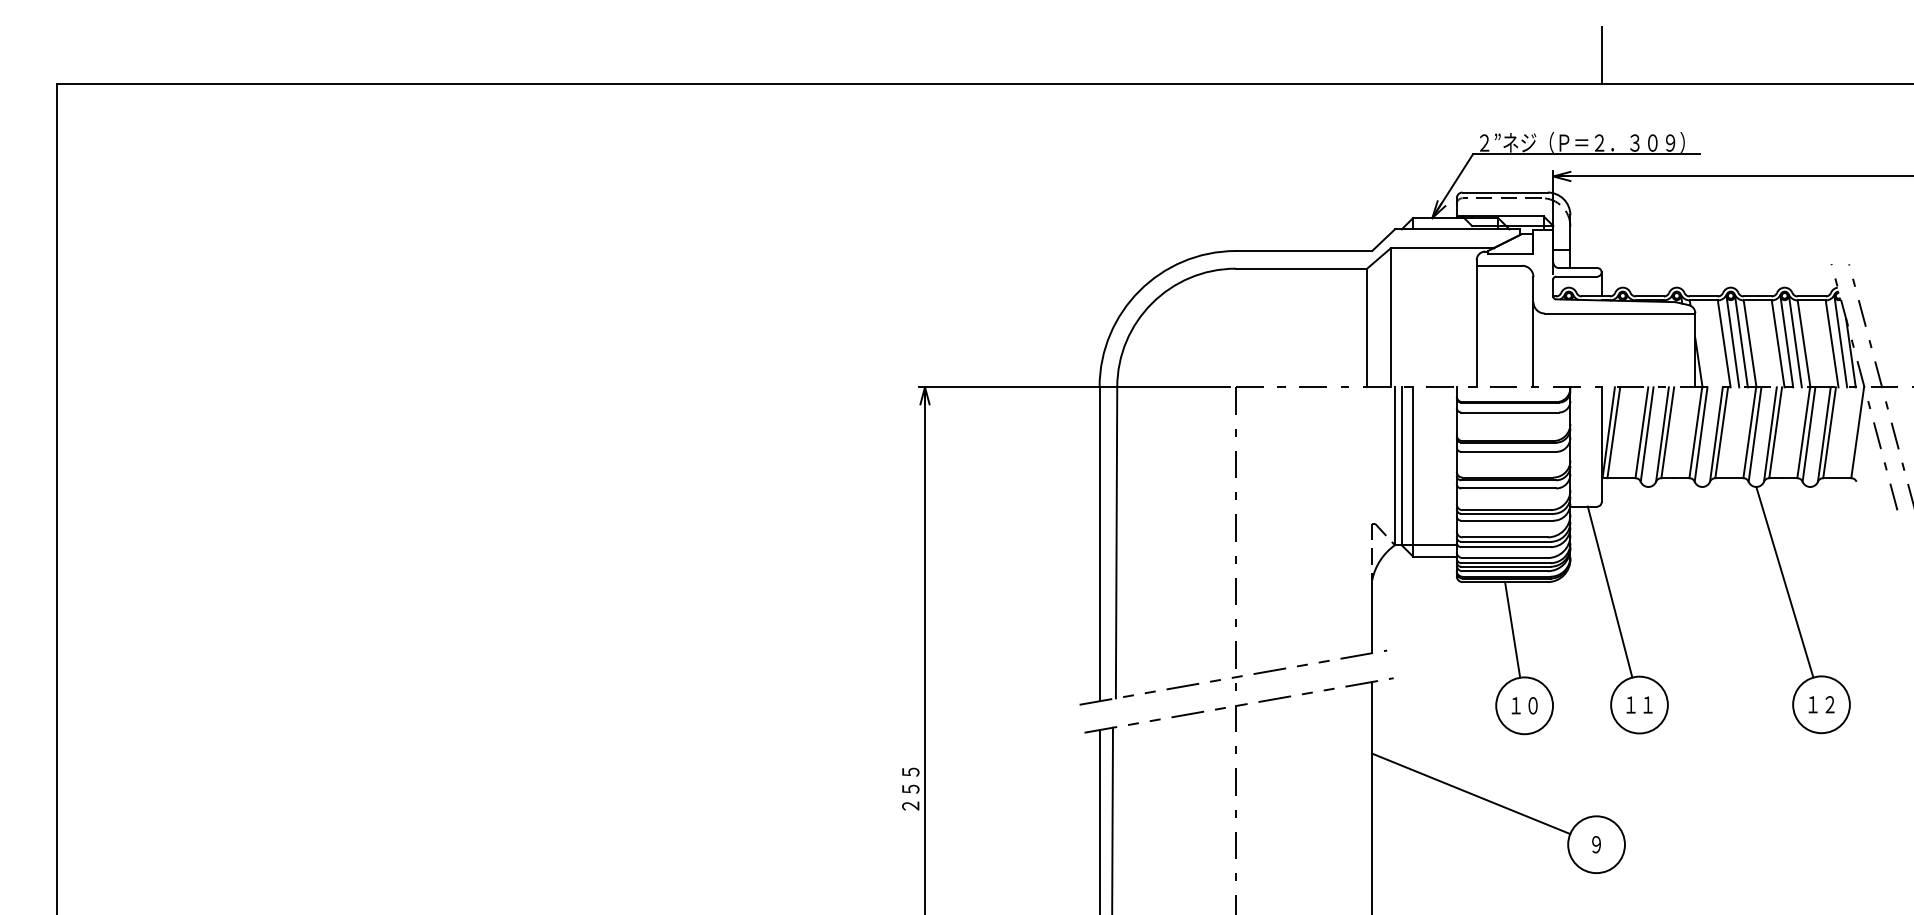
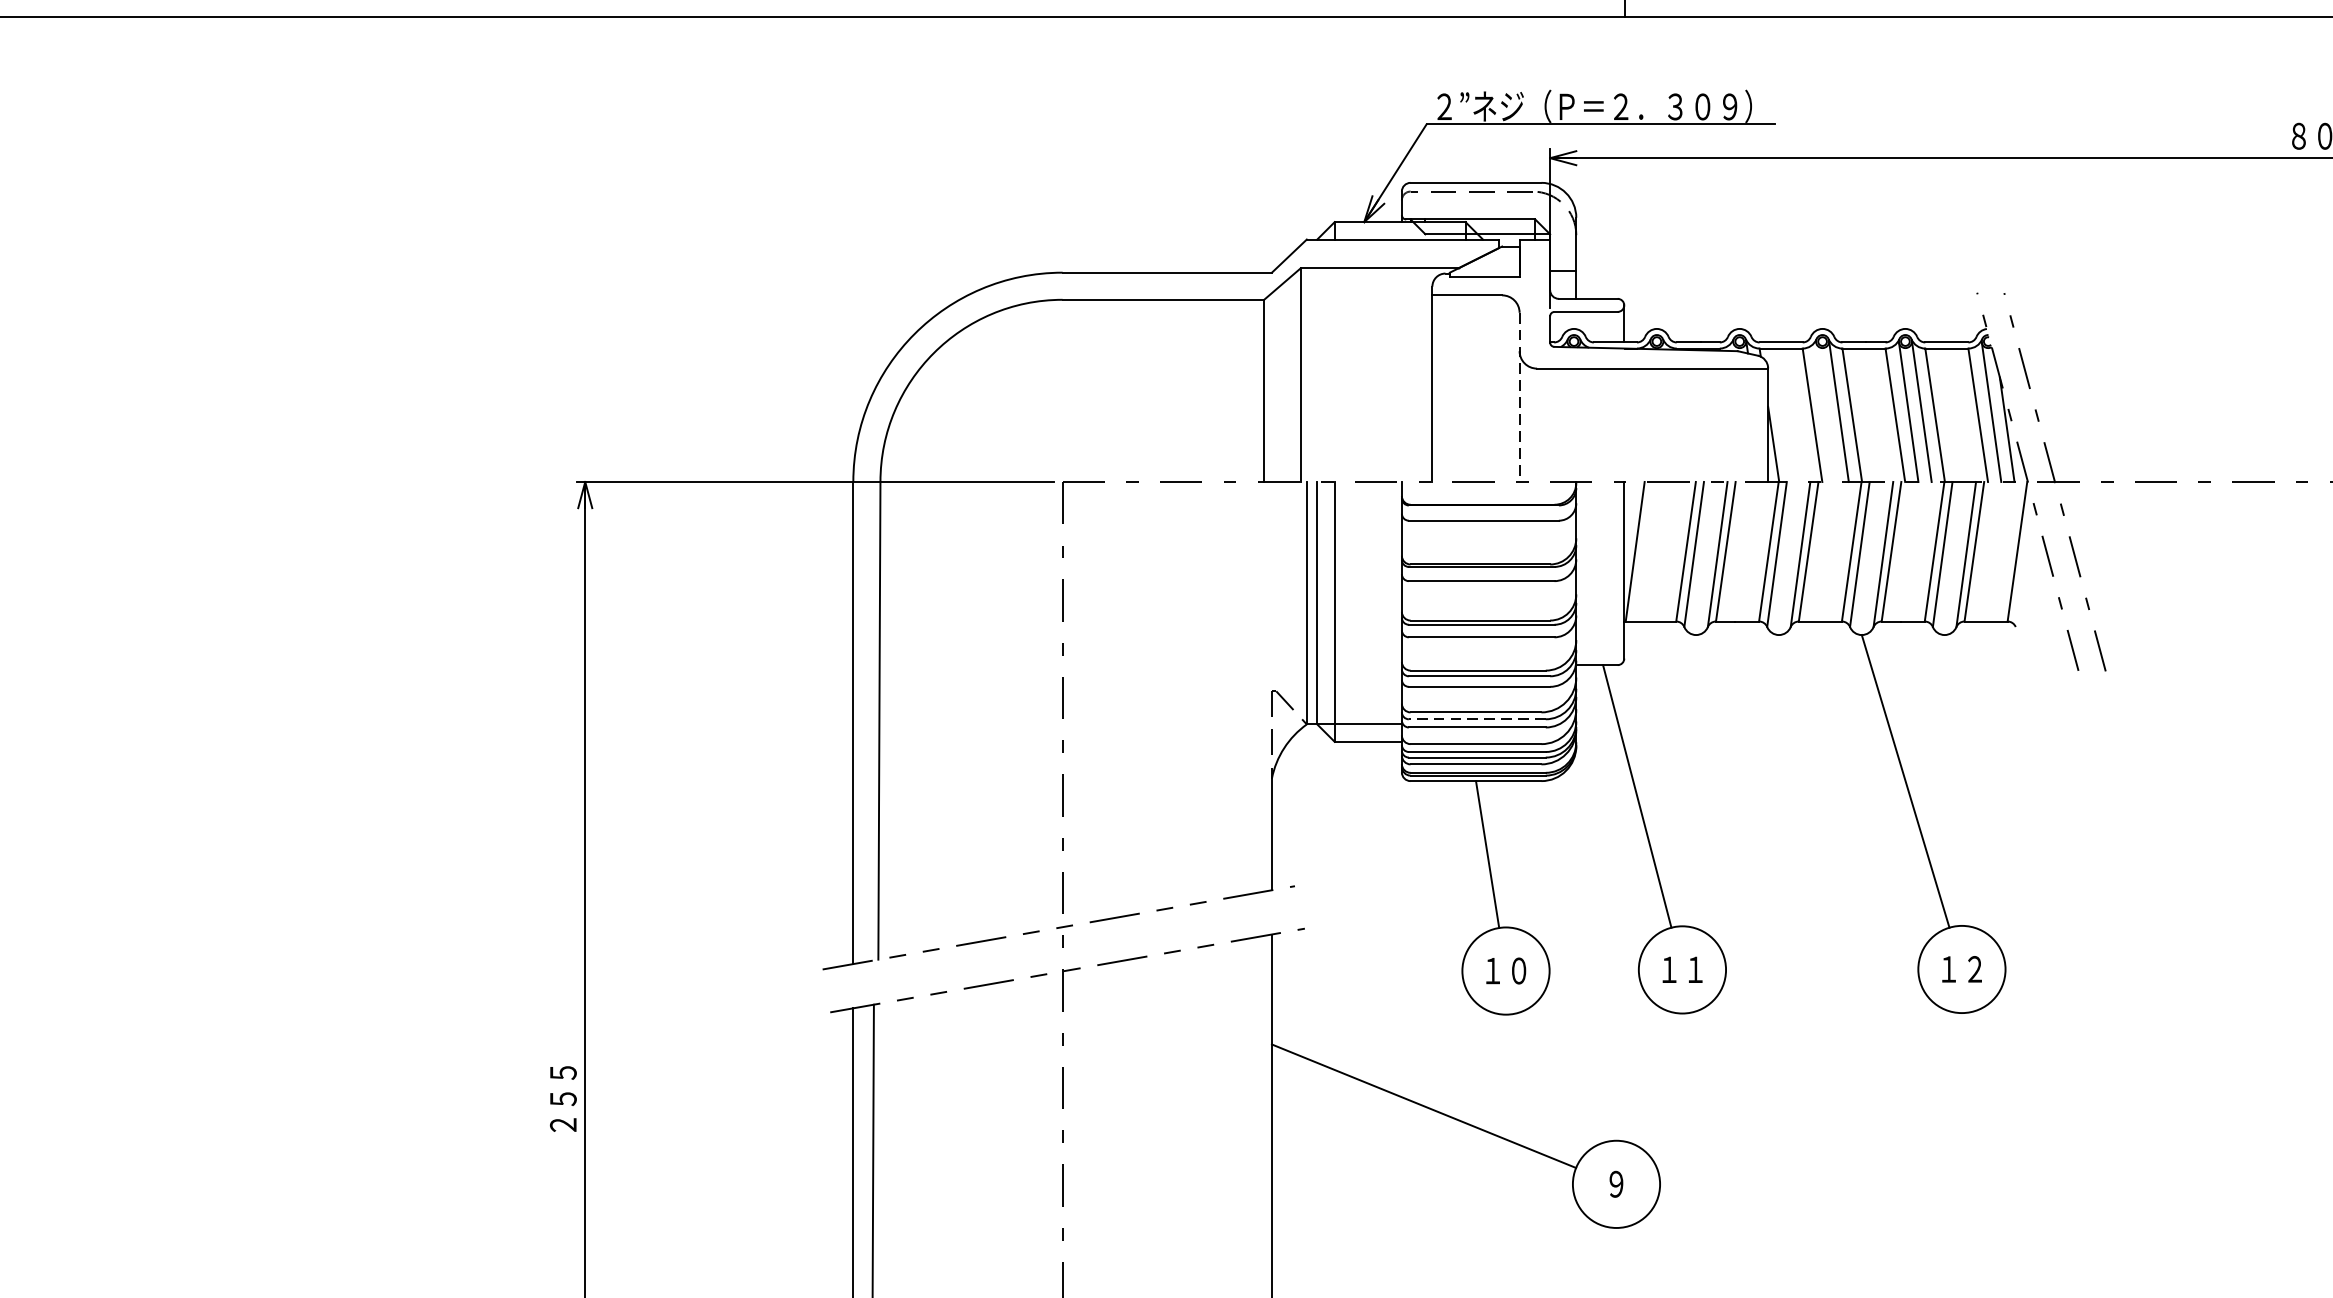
line: (1533, 332) -> (1519, 397), solid -> dashed
line: (1732, 341) -> (1825, 411), removed
line: (1613, 432) -> (1642, 551), removed
line: (1505, 541) -> (1476, 718), solid -> dashed

